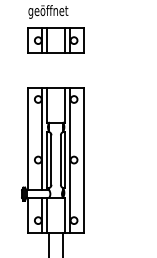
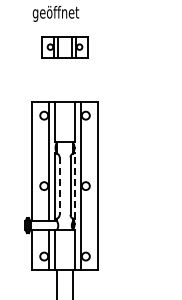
part: (55, 40) -> (64, 46), size x0.7
line: (51, 160) -> (59, 186), solid -> dashed
line: (65, 160) -> (75, 186), solid -> dashed

